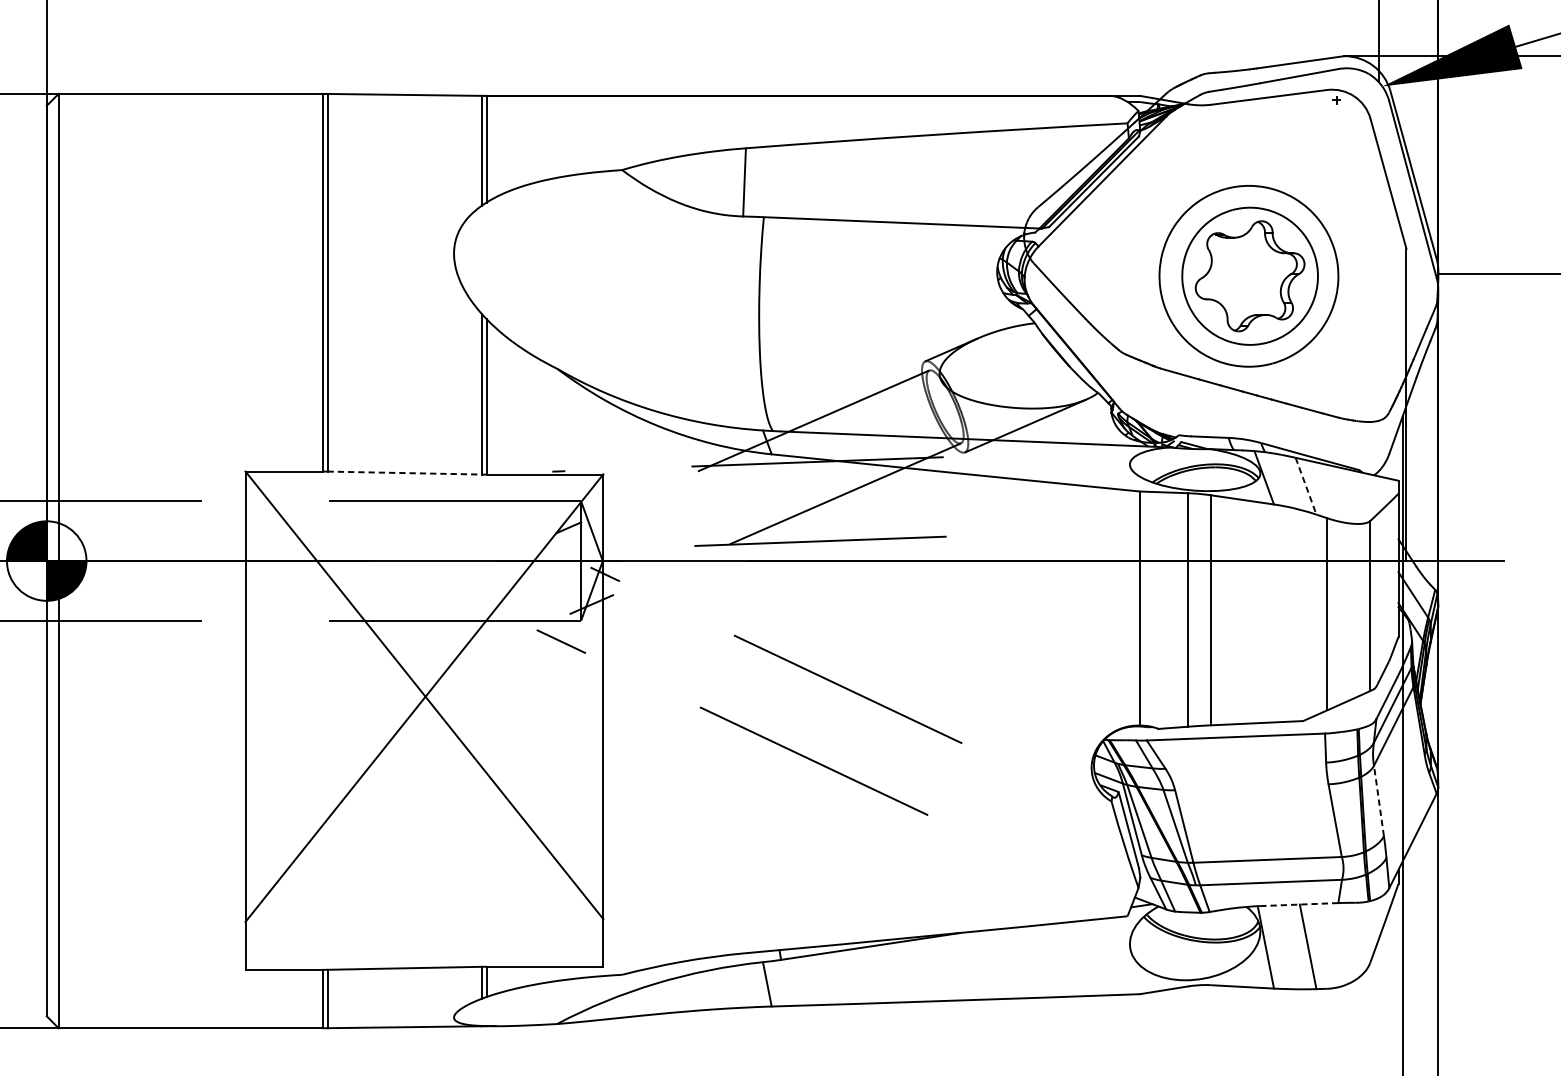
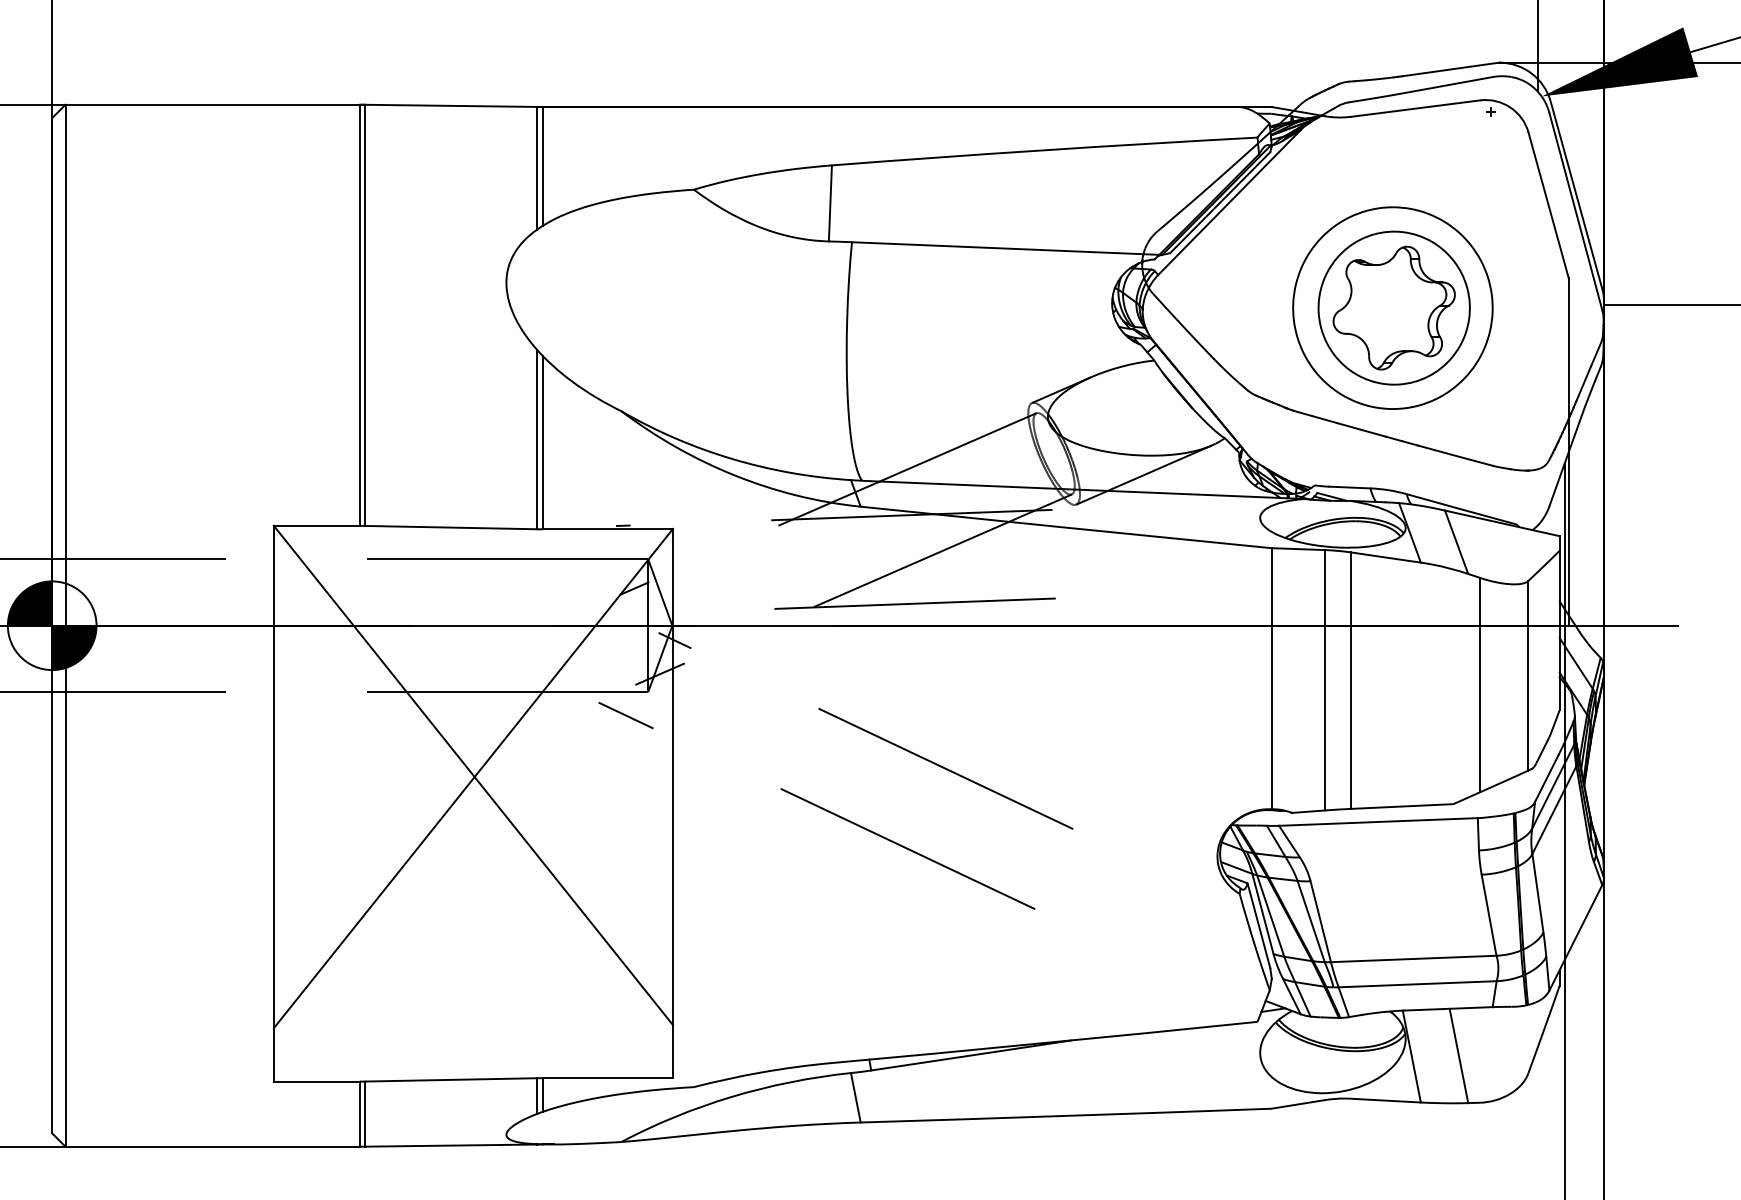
line: (404, 472) -> (451, 527), dashed -> solid
line: (1305, 486) -> (1456, 542), dashed -> solid
line: (1378, 801) -> (1537, 893), dashed -> solid
line: (1299, 904) -> (1449, 1008), dashed -> solid

